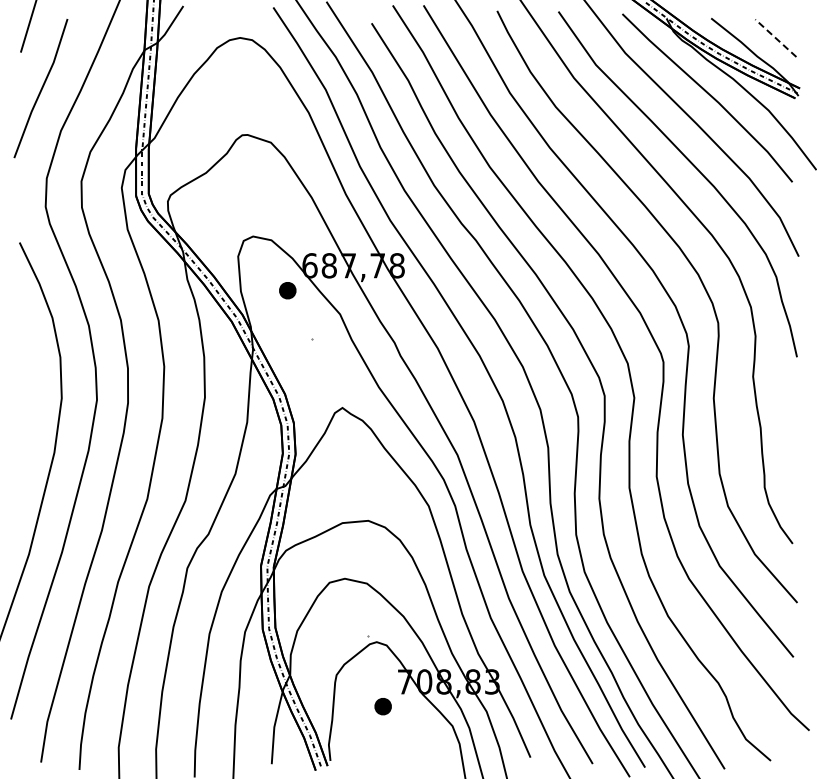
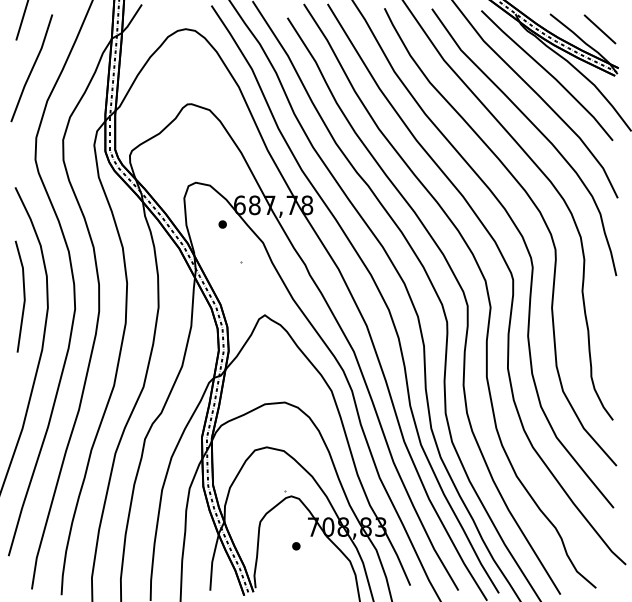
line: (775, 38) -> (599, 29), dashed -> solid
part: (287, 290) -> (222, 224), size x0.62
line: (30, 383) -> (23, 296), added
part: (382, 706) -> (295, 546), size x0.62

